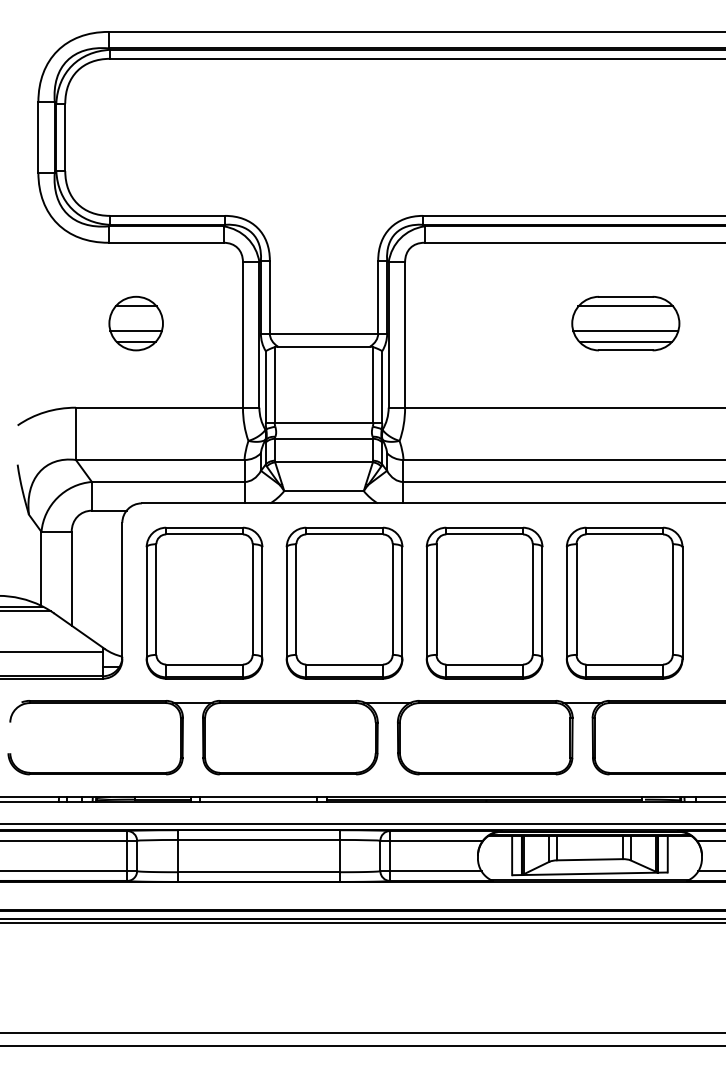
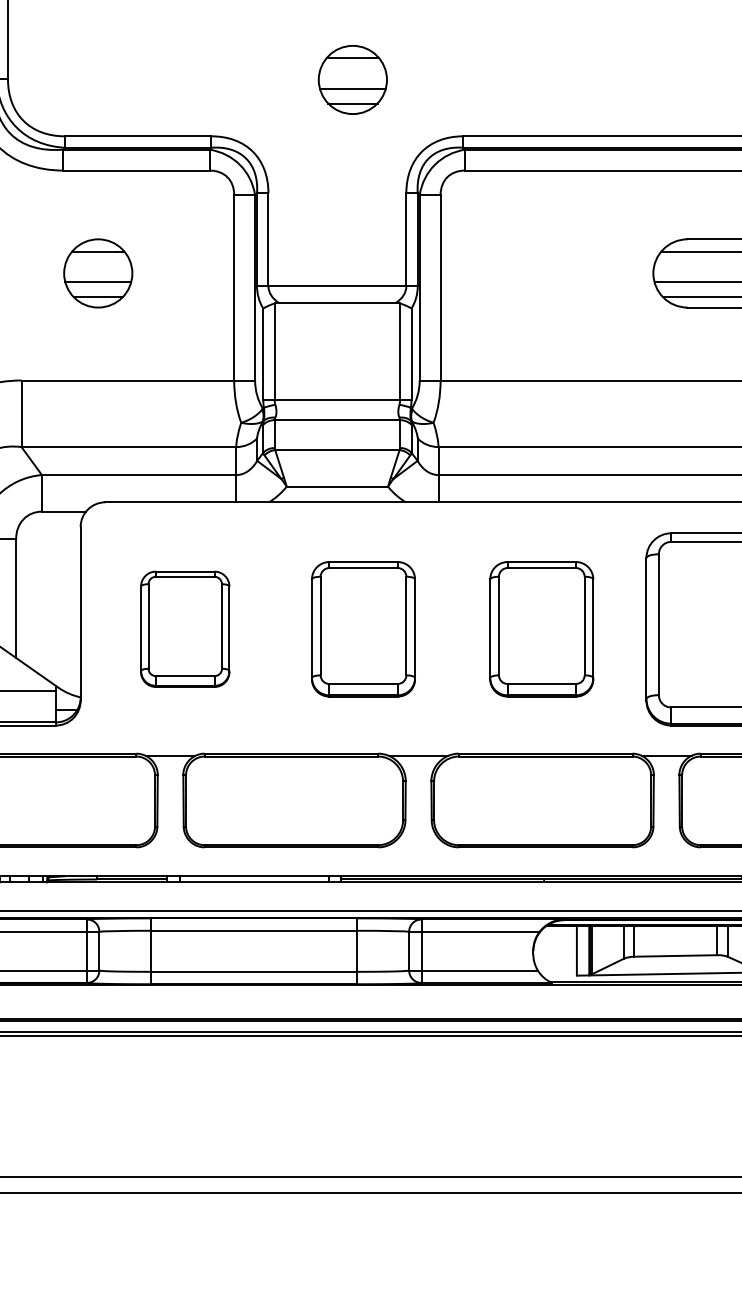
part: (335, 171) -> (351, 79), added
part: (204, 602) -> (185, 628), size x0.6
part: (344, 602) -> (363, 628), size x0.7
part: (484, 602) -> (541, 628), size x0.7

